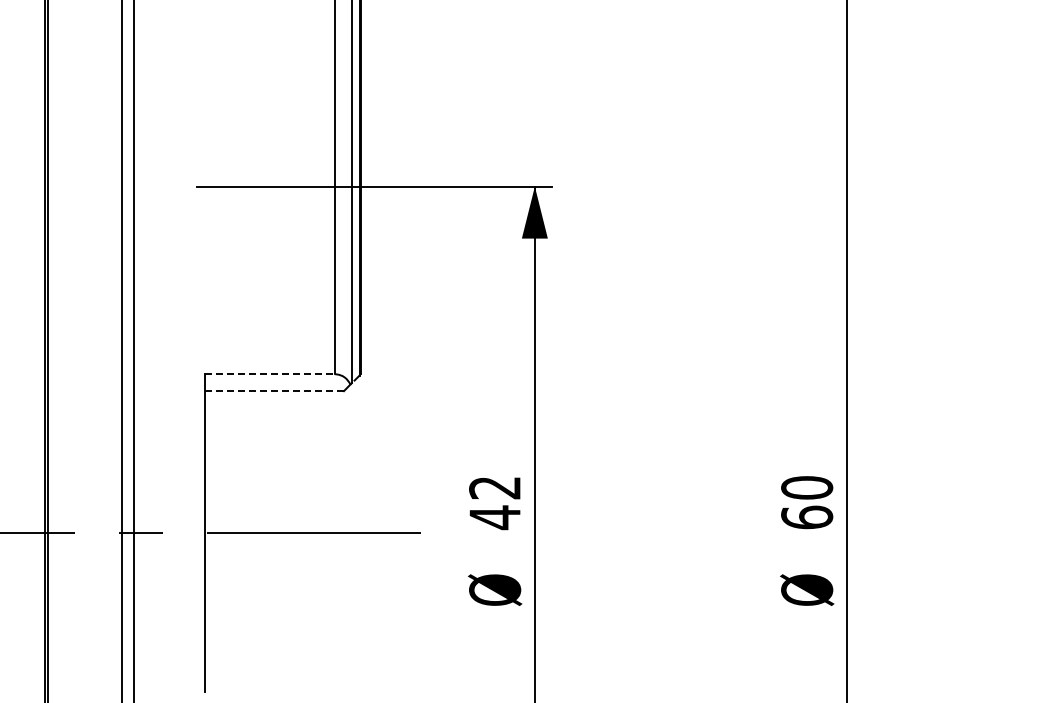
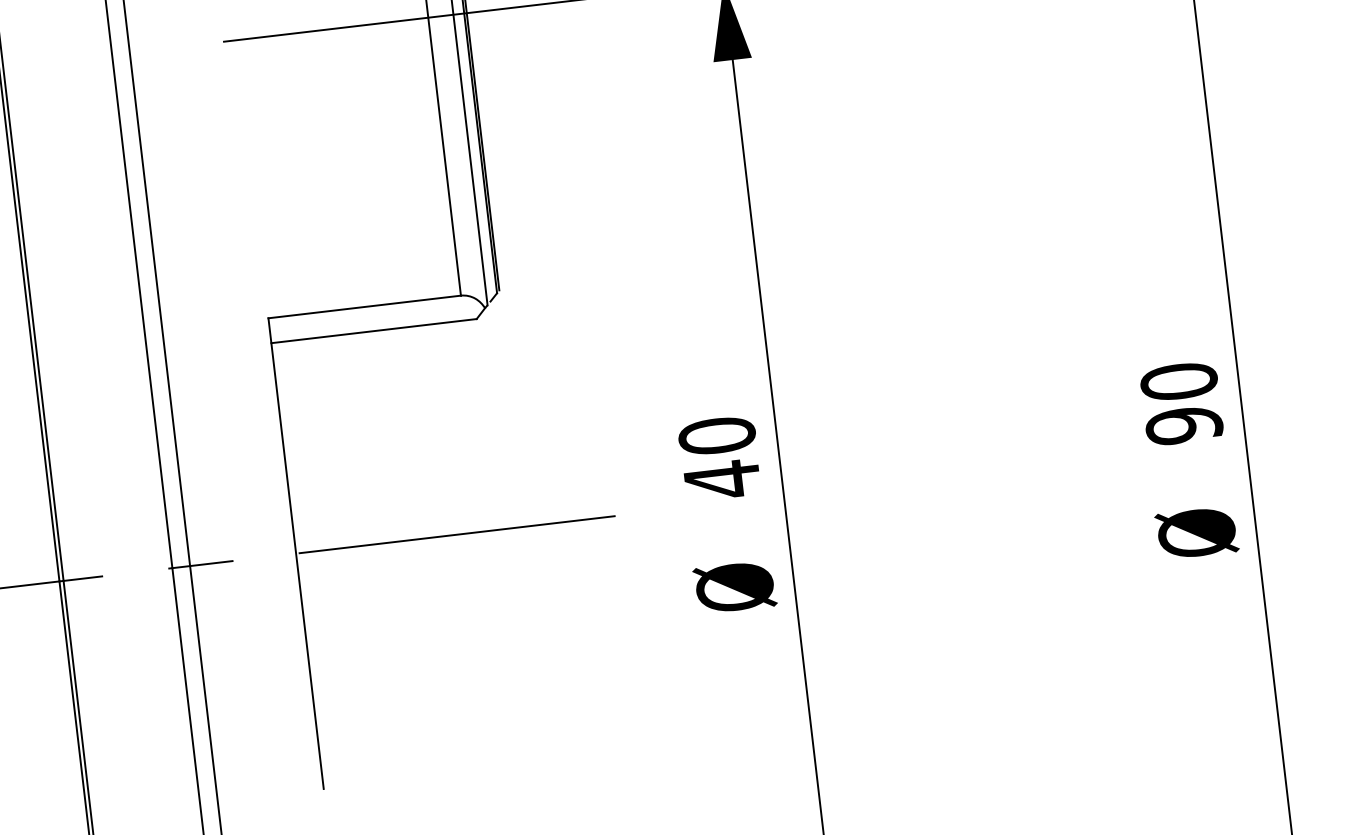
line: (270, 374) -> (364, 307), dashed -> solid
line: (274, 391) -> (373, 331), dashed -> solid
text: (495, 487) -> (717, 435), 42 -> 40
text: (807, 517) -> (1184, 425), 60 -> 90

